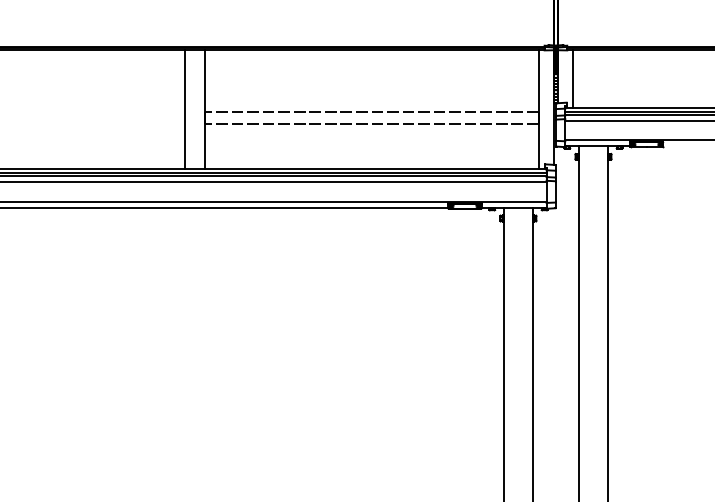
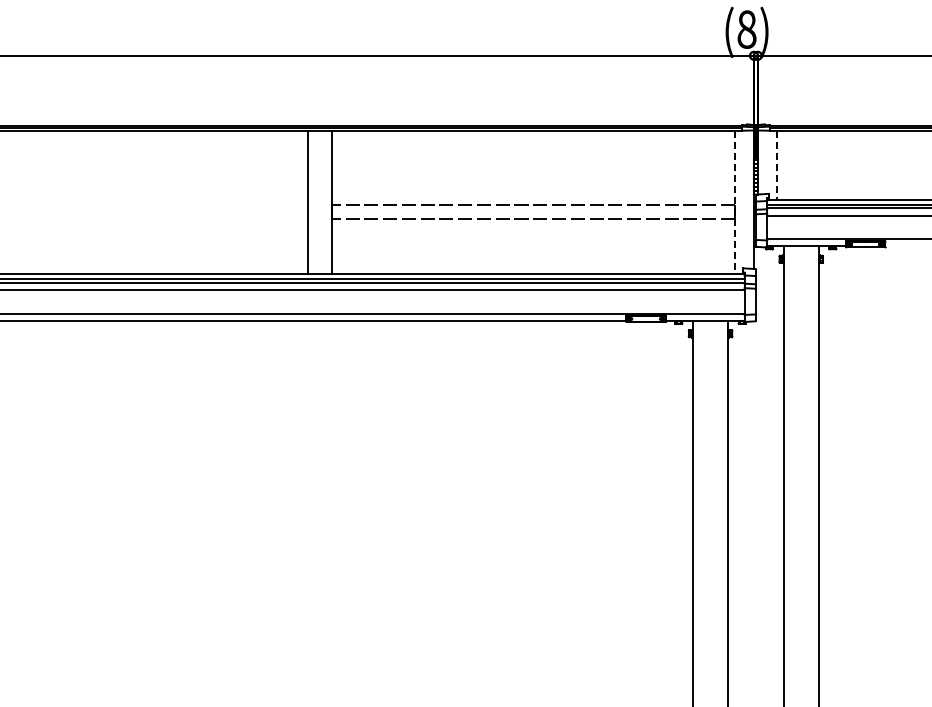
line: (572, 79) -> (776, 165), solid -> dashed
line: (539, 109) -> (735, 202), solid -> dashed

